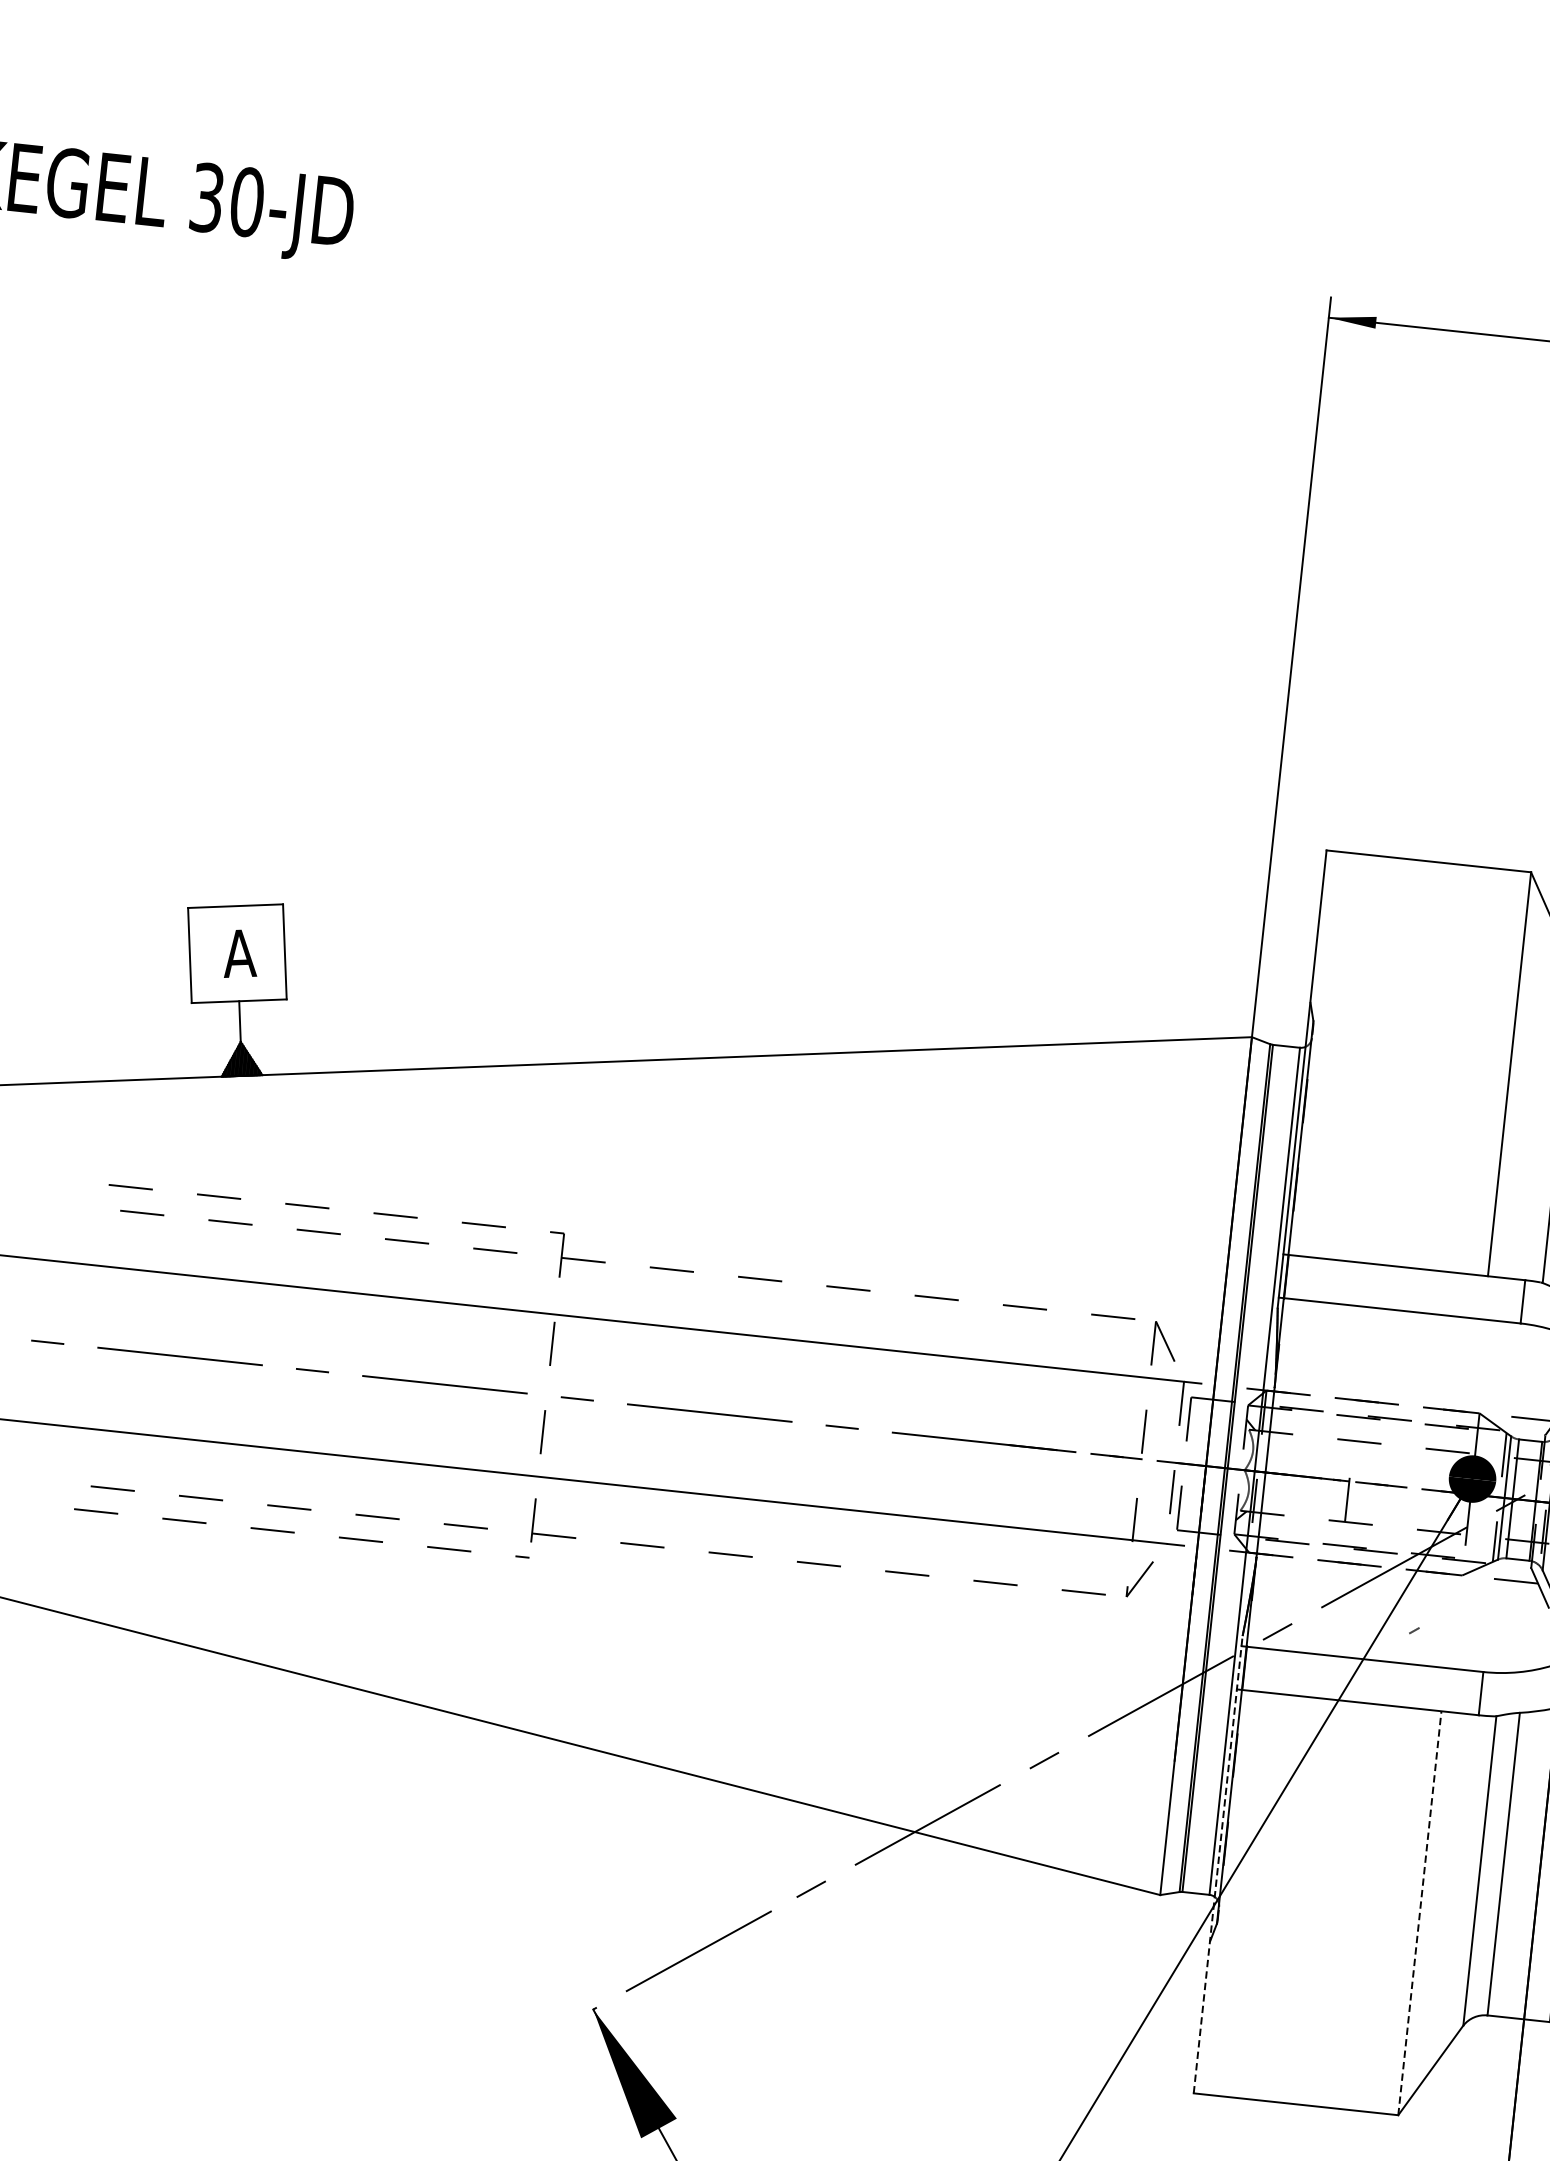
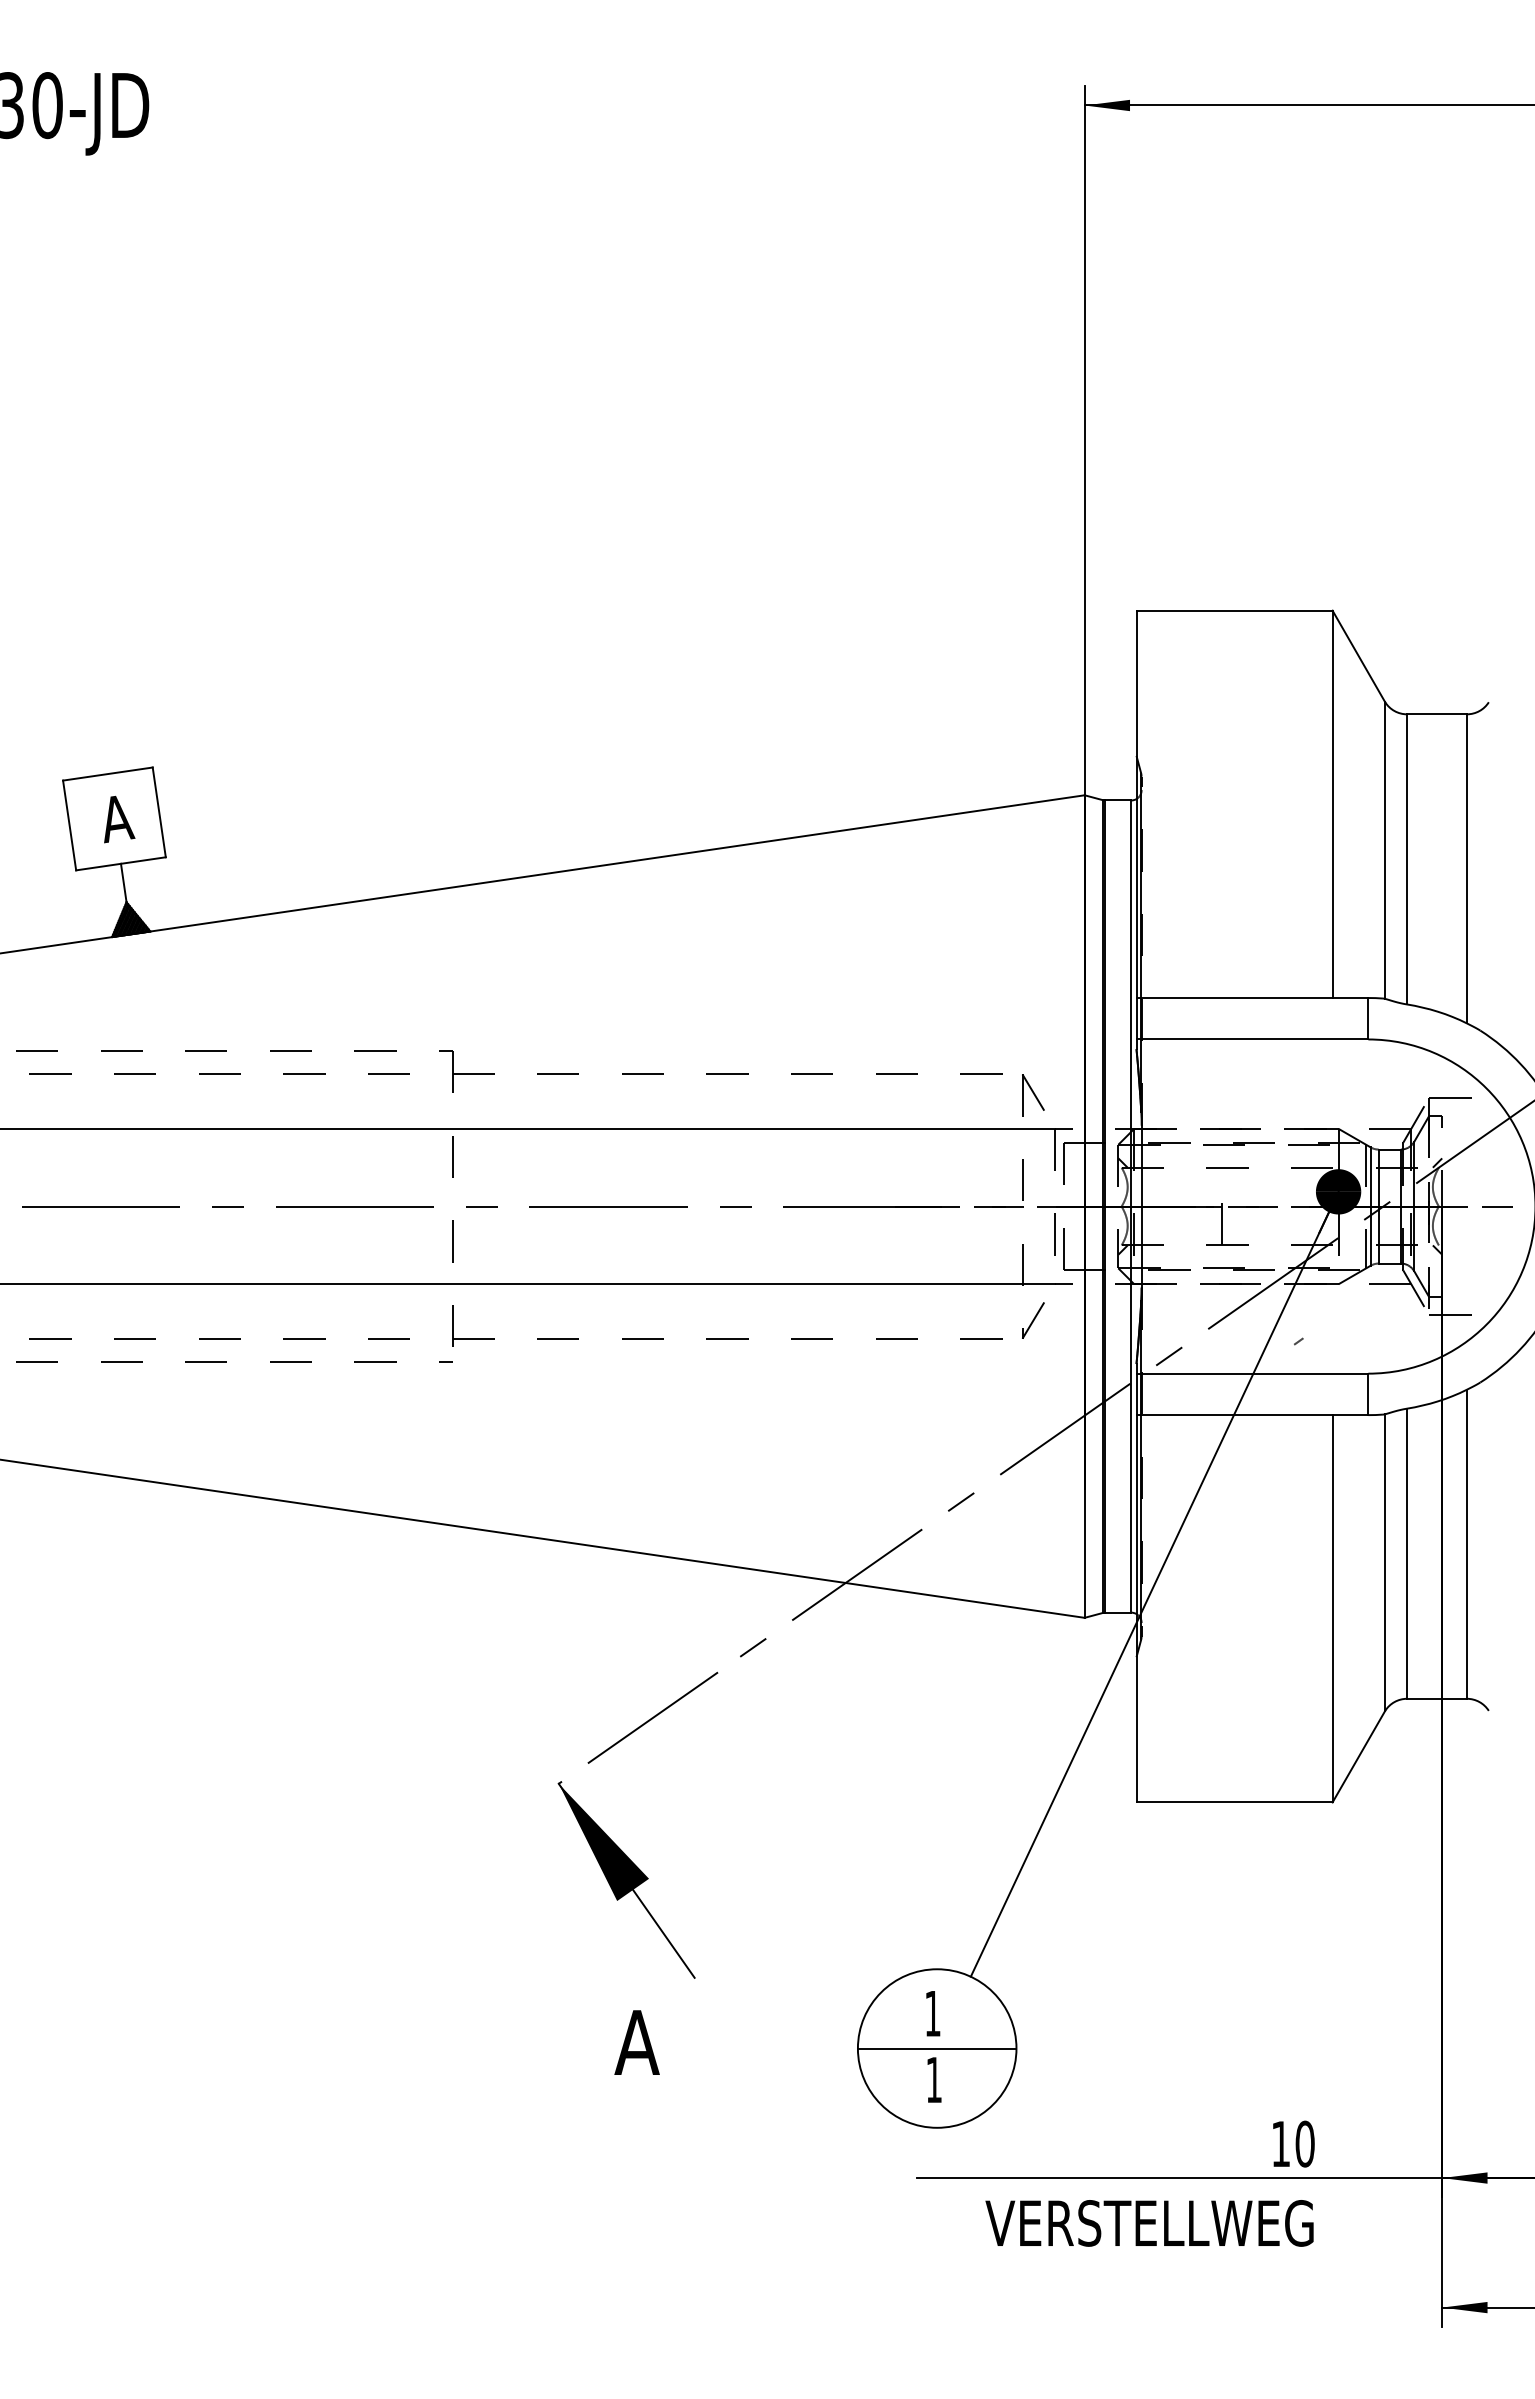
line: (1218, 1863) -> (1136, 1582), dashed -> solid
line: (1419, 1912) -> (1332, 1608), dashed -> solid

